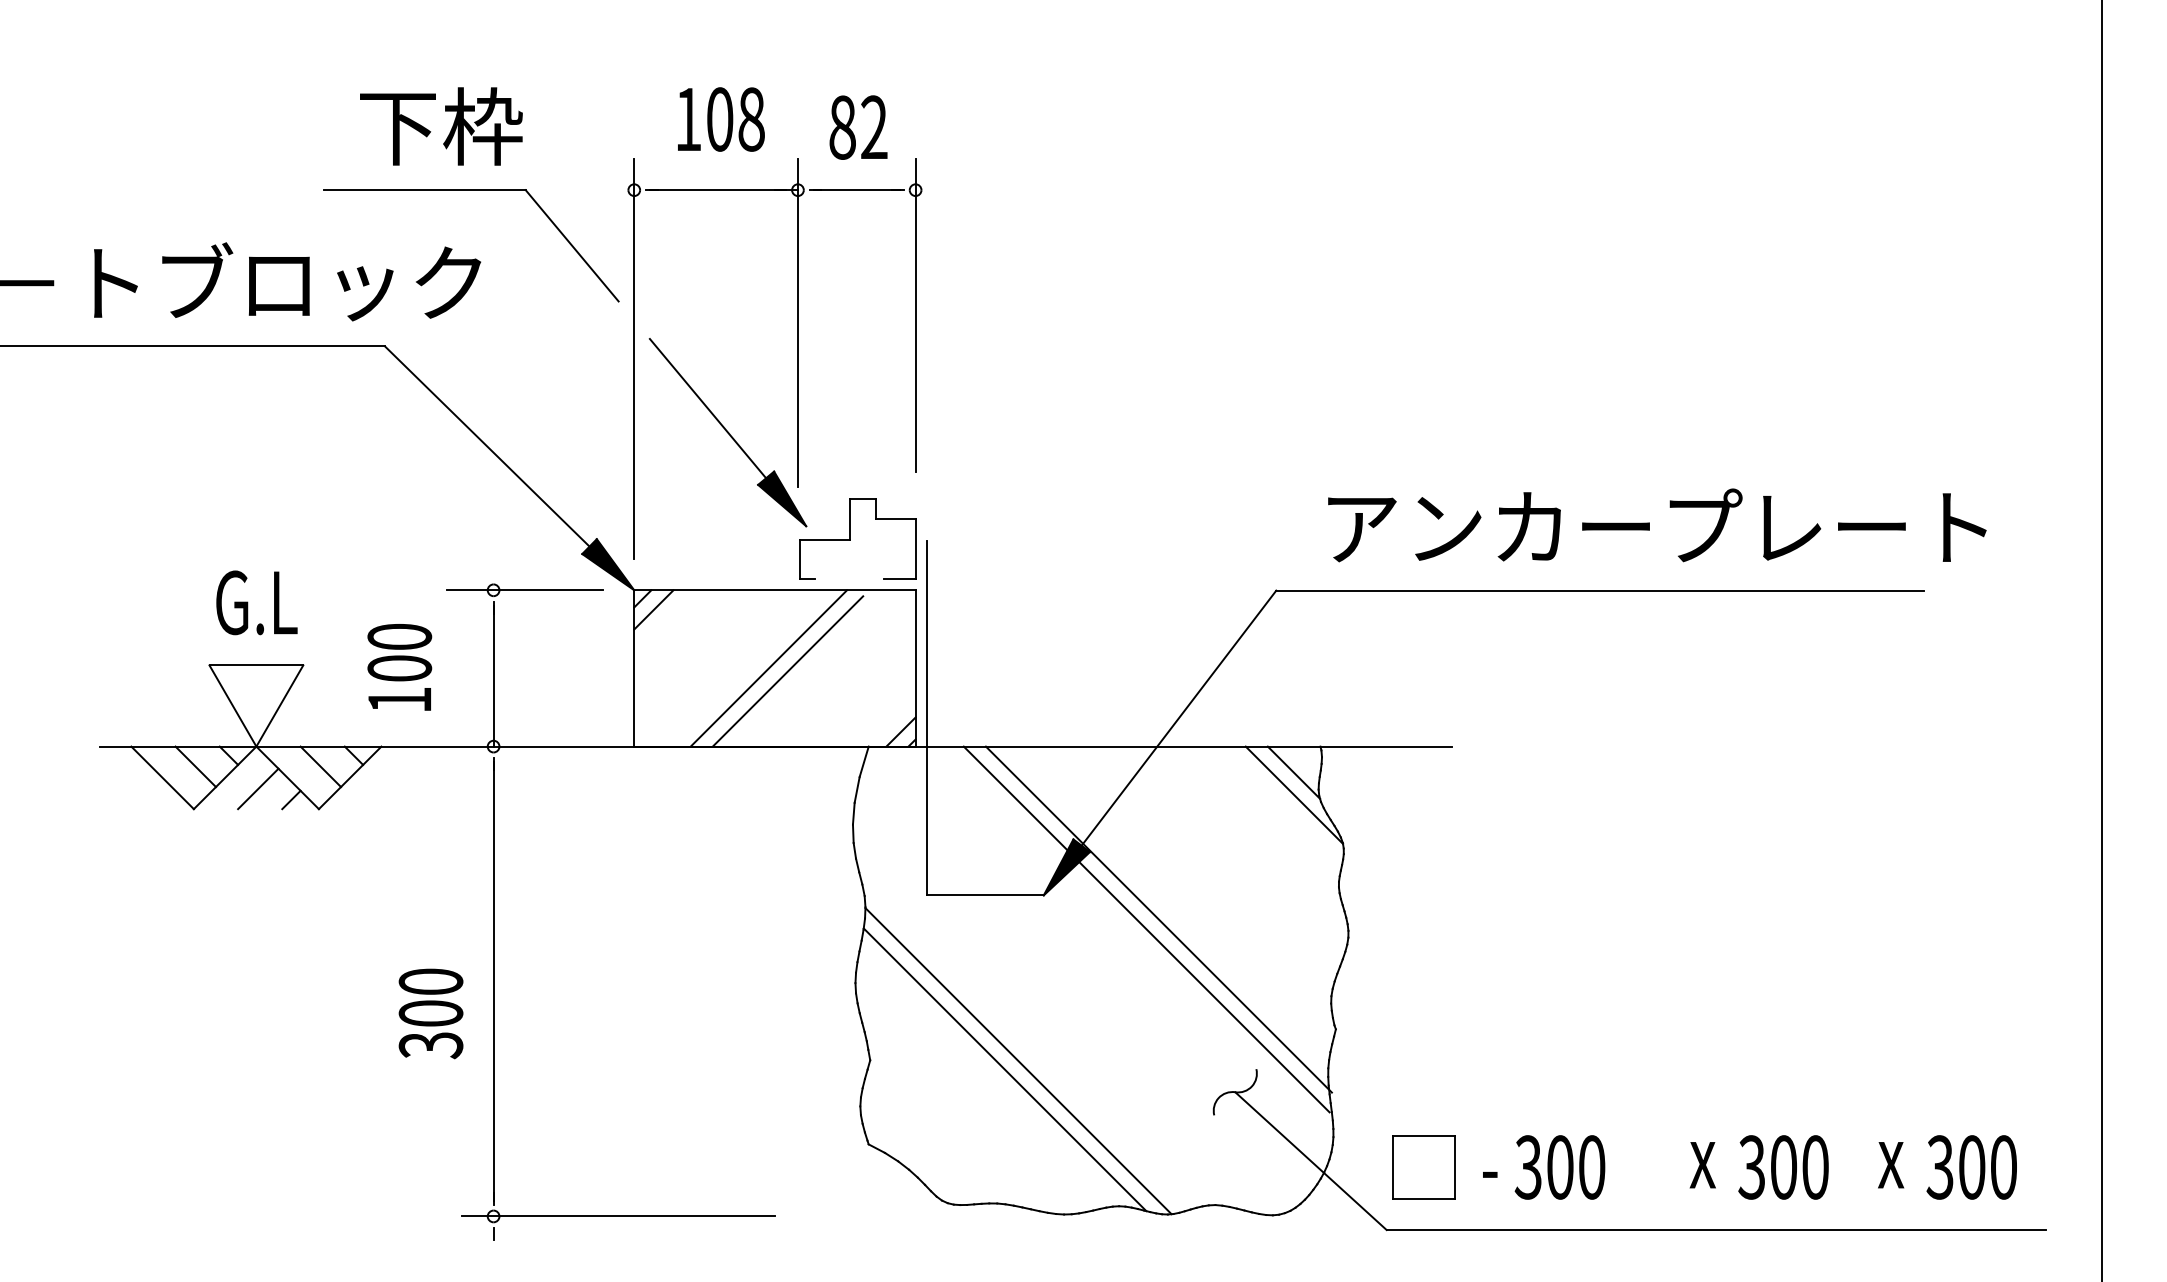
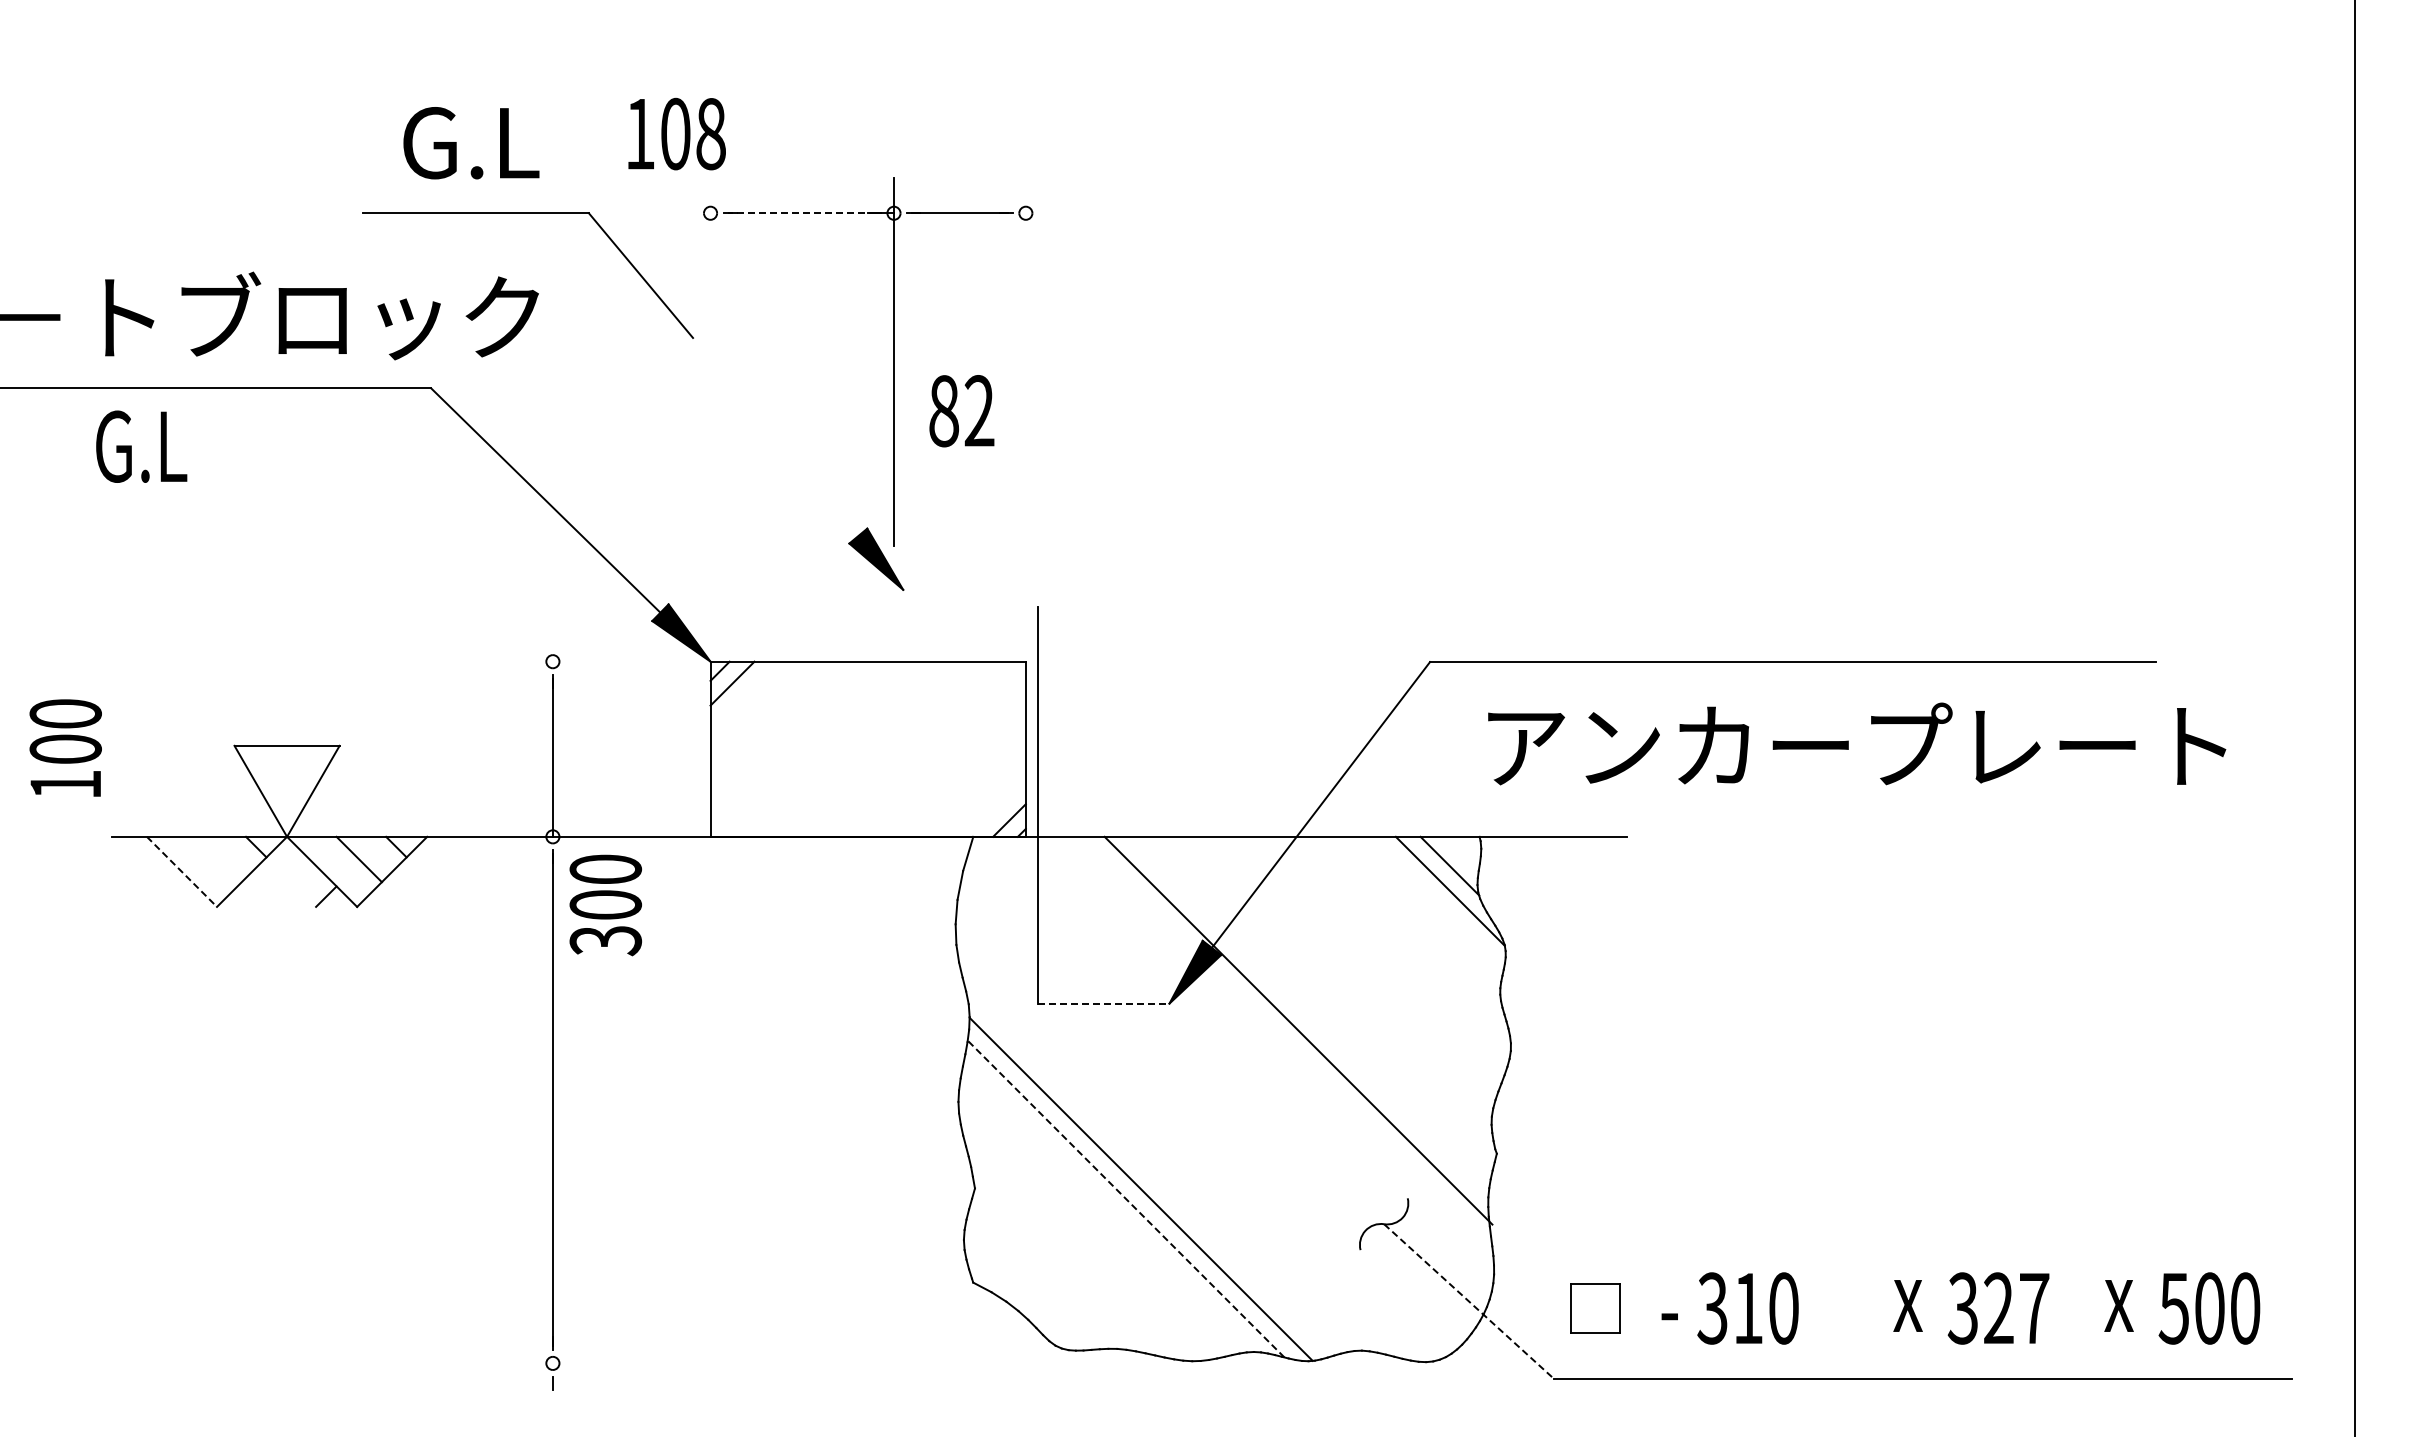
text: (720, 119) -> (676, 133), moved
text: (441, 126) -> (494, 141), 下枠 -> G.L
text: (858, 127) -> (961, 411), moved
line: (715, 190) -> (801, 213), solid -> dashed
line: (915, 315) -> (1025, 353), removed
line: (634, 359) -> (710, 402), removed
line: (708, 409) -> (793, 458), removed
text: (1657, 525) -> (1857, 743), moved
part: (850, 538) -> (952, 603), removed
line: (524, 590) -> (587, 661), removed
text: (256, 602) -> (141, 446), moved
text: (399, 666) -> (65, 747), moved
line: (768, 667) -> (860, 748), removed
line: (787, 671) -> (882, 752), removed
line: (195, 766) -> (218, 859), removed
line: (162, 777) -> (181, 871), solid -> dashed
line: (257, 788) -> (288, 883), removed
line: (984, 895) -> (1103, 1003), solid -> dashed
line: (1146, 929) -> (1284, 1041), removed
text: (430, 1013) -> (605, 905), moved
line: (1005, 1070) -> (1126, 1199), solid -> dashed
line: (1310, 1161) -> (1468, 1301), solid -> dashed
part: (1423, 1167) -> (1595, 1308), size x0.7
text: (1560, 1167) -> (1748, 1308), 300 -> 310
text: (1799, 1167) -> (2016, 1308), 300 -> 327
text: (1939, 1167) -> (2173, 1308), 300 -> 500
line: (618, 1216) -> (692, 1363), removed

